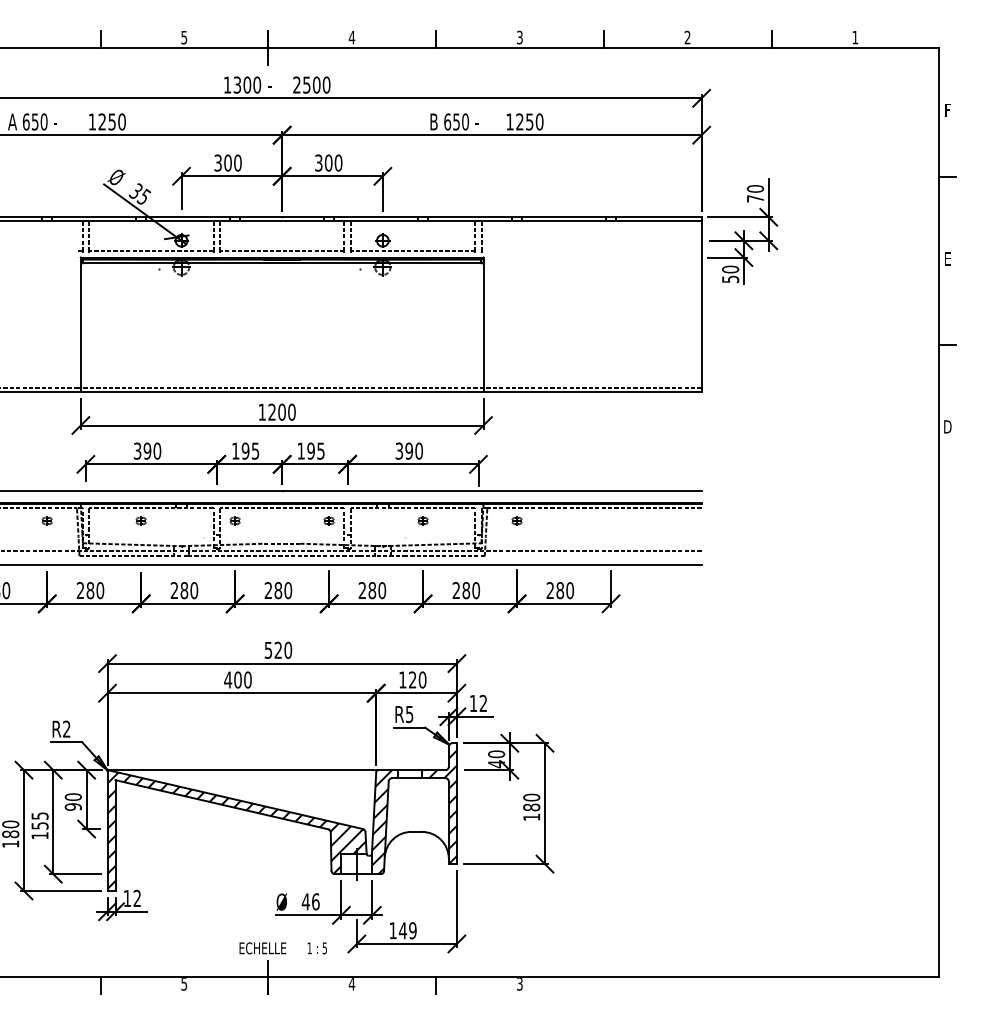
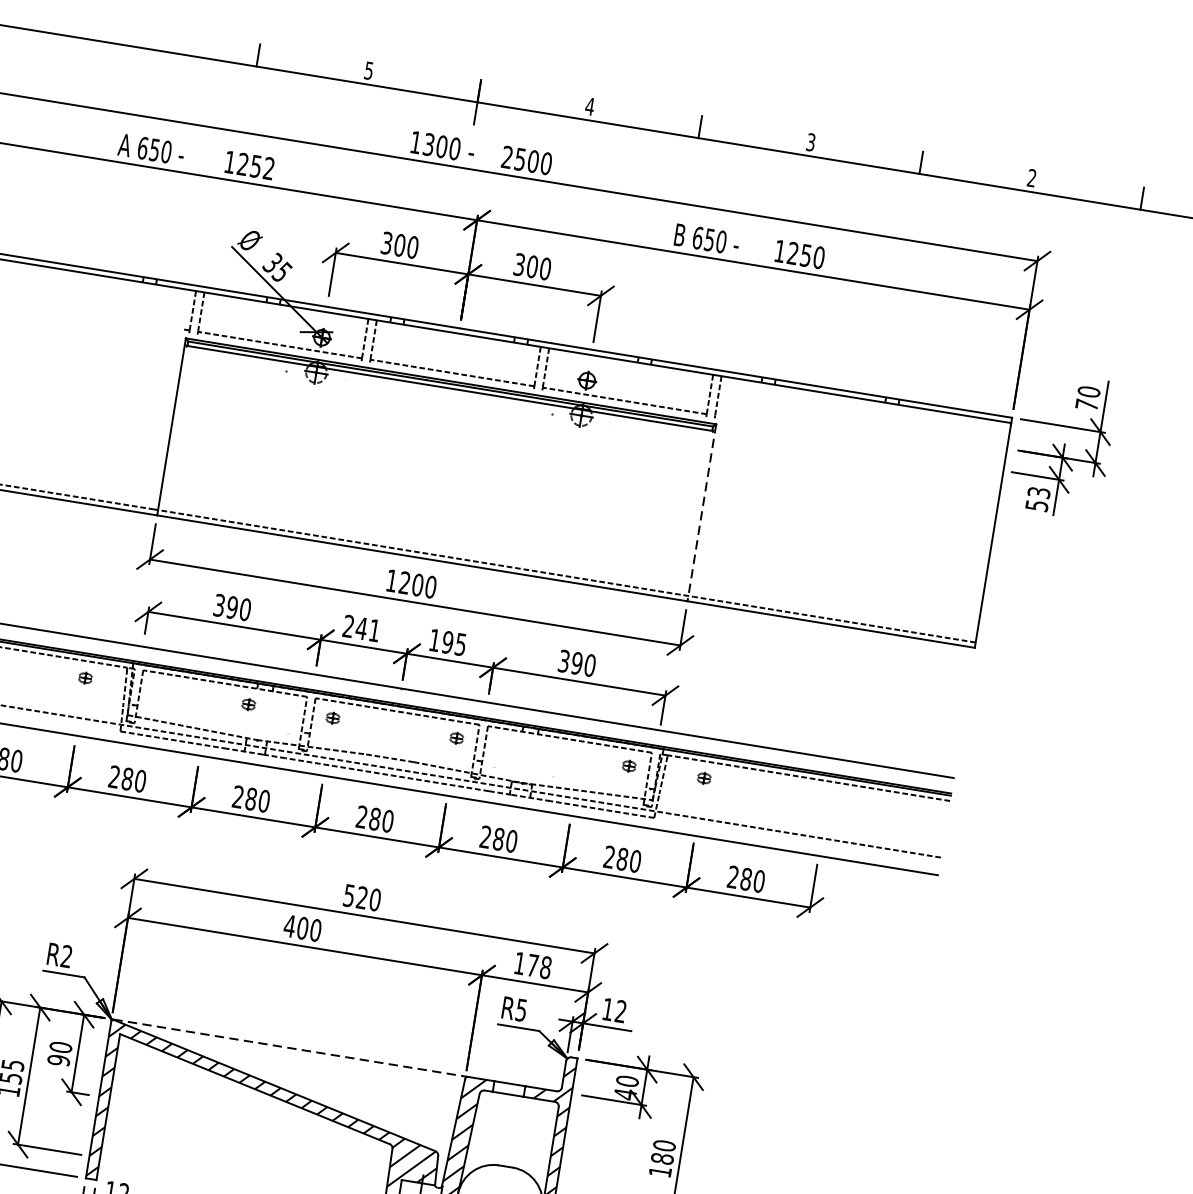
text: (121, 121) -> (268, 167), 1250 -> 1252
text: (730, 269) -> (1038, 492), 50 -> 53
line: (483, 325) -> (701, 513), solid -> dashed
text: (245, 450) -> (361, 627), 195 -> 241
part: (140, 520) -> (247, 703), moved
part: (422, 520) -> (628, 765), moved
text: (417, 679) -> (539, 965), 120 -> 178
line: (243, 770) -> (290, 1048), solid -> dashed

